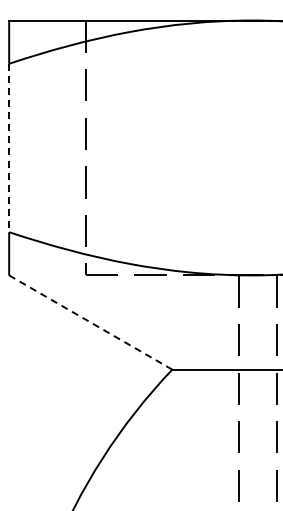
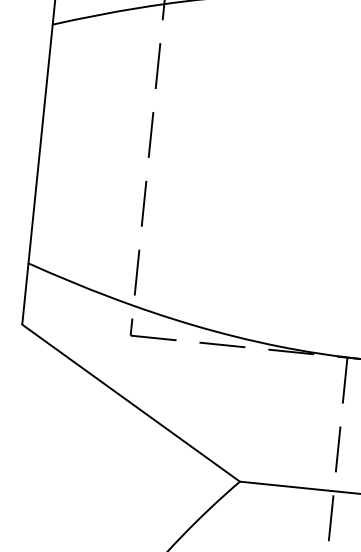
line: (9, 148) -> (40, 144), dashed -> solid
line: (91, 322) -> (132, 403), dashed -> solid

